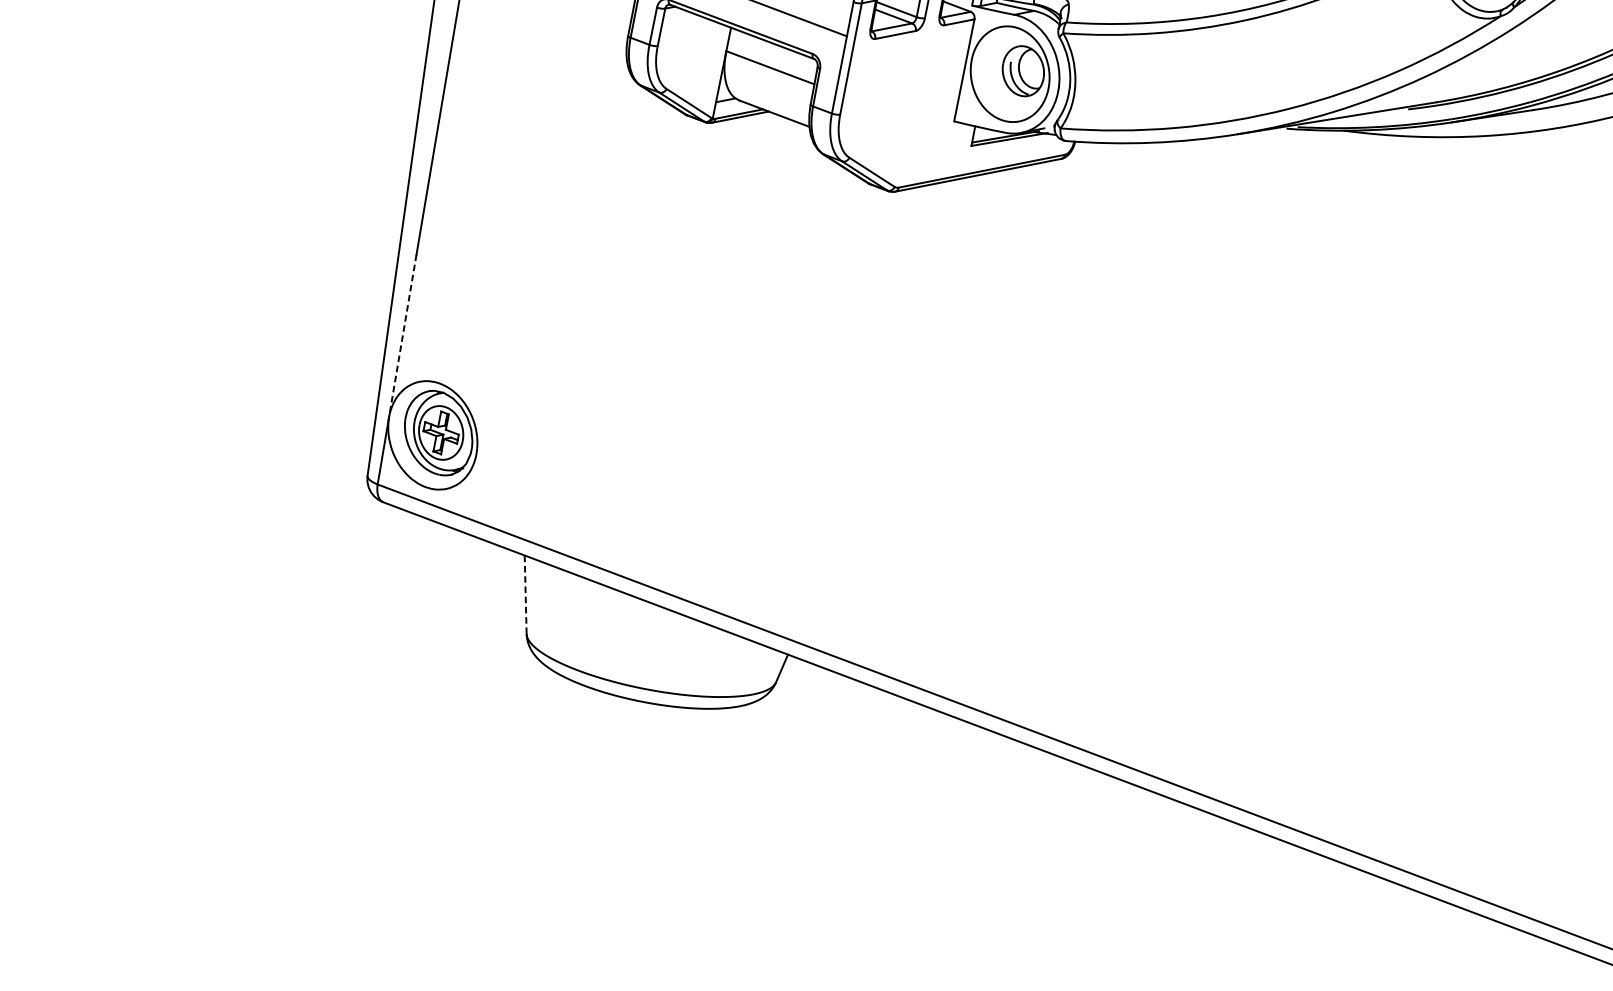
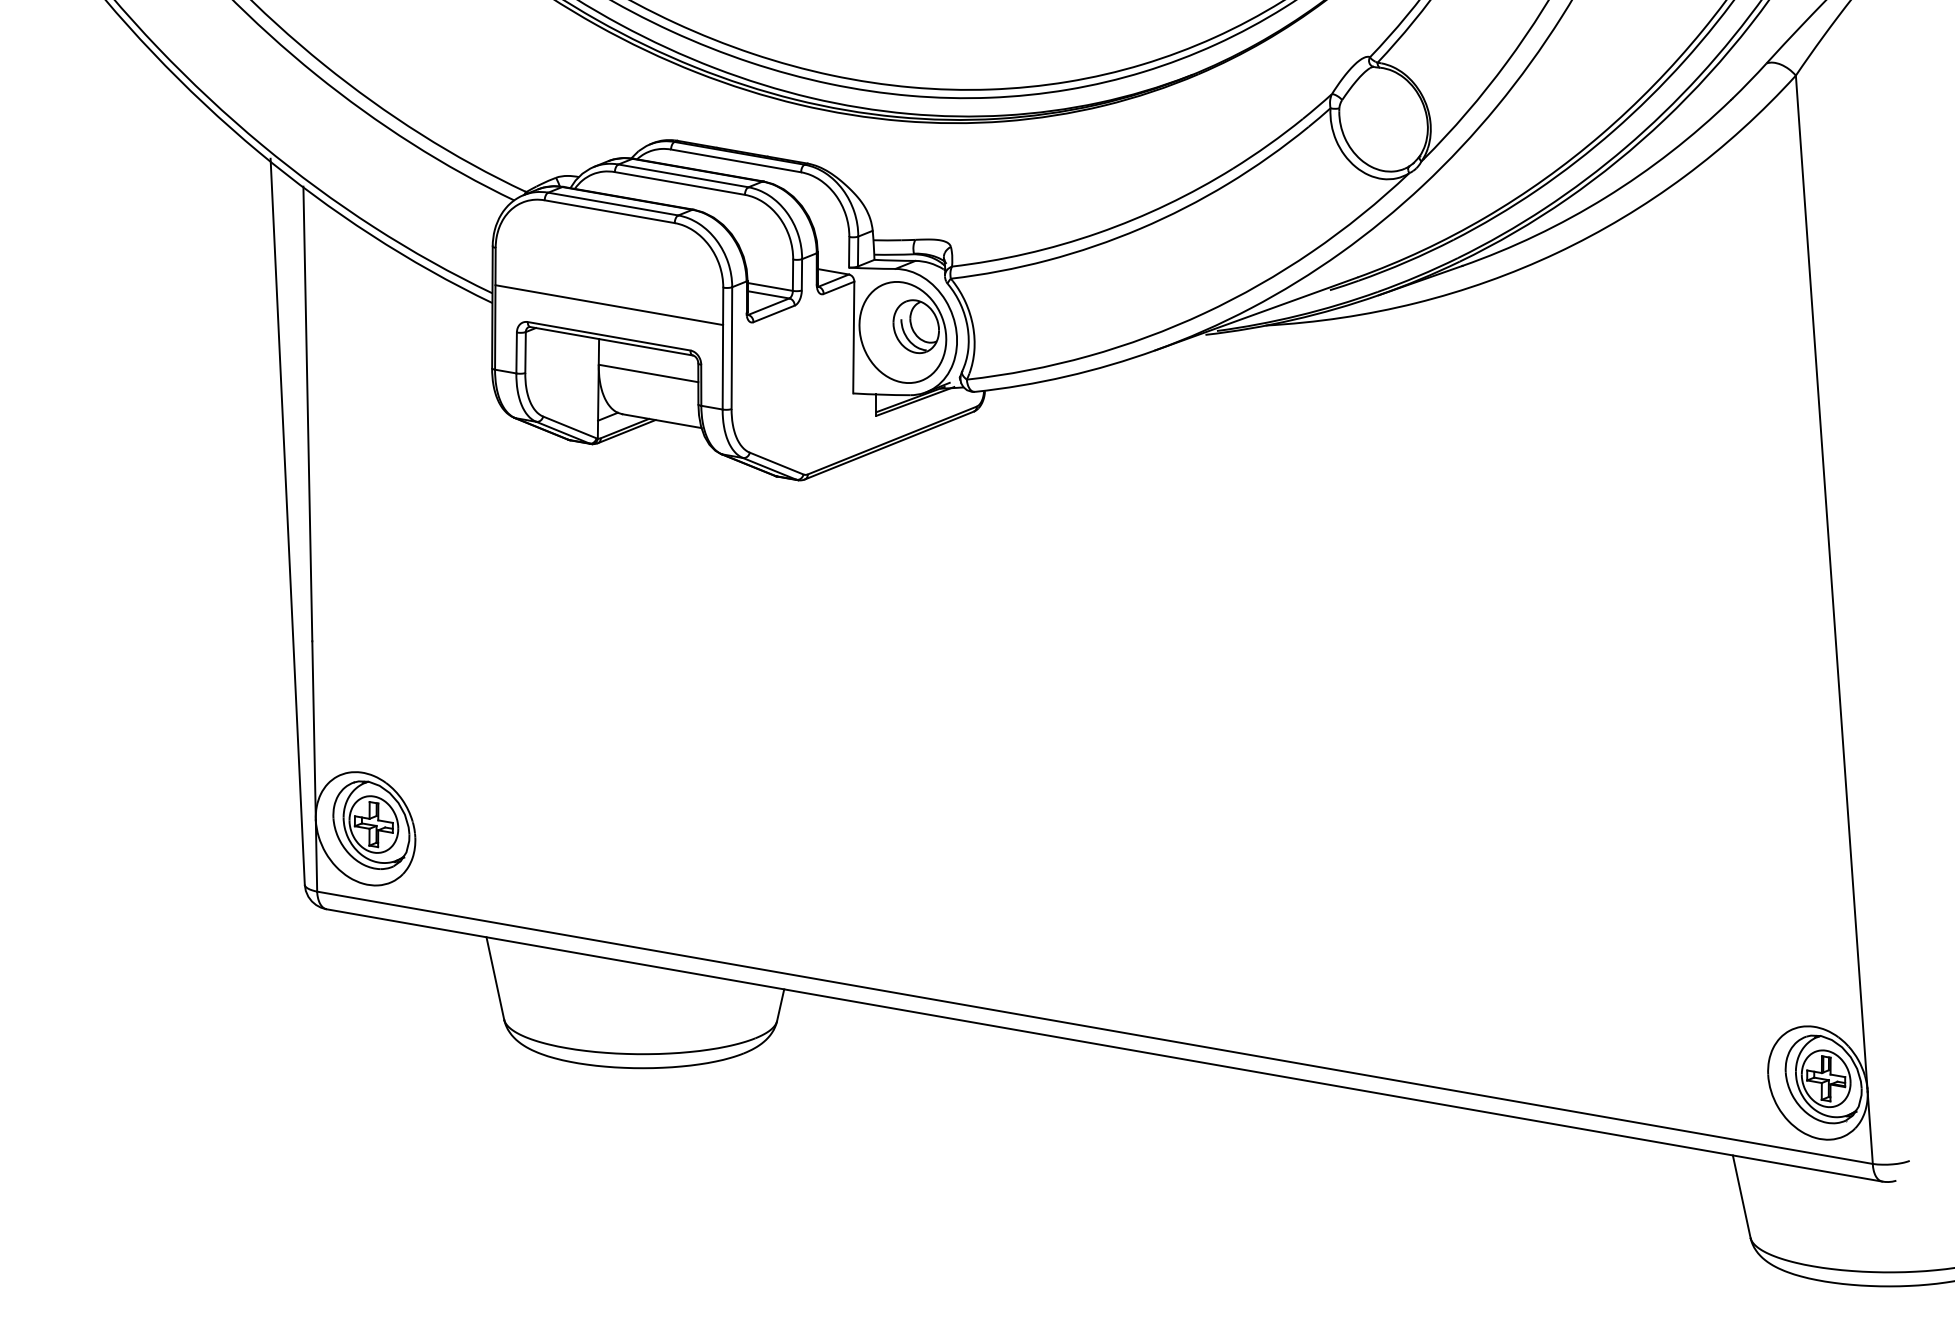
line: (403, 336) -> (314, 730), dashed -> solid
line: (525, 593) -> (495, 977), dashed -> solid

